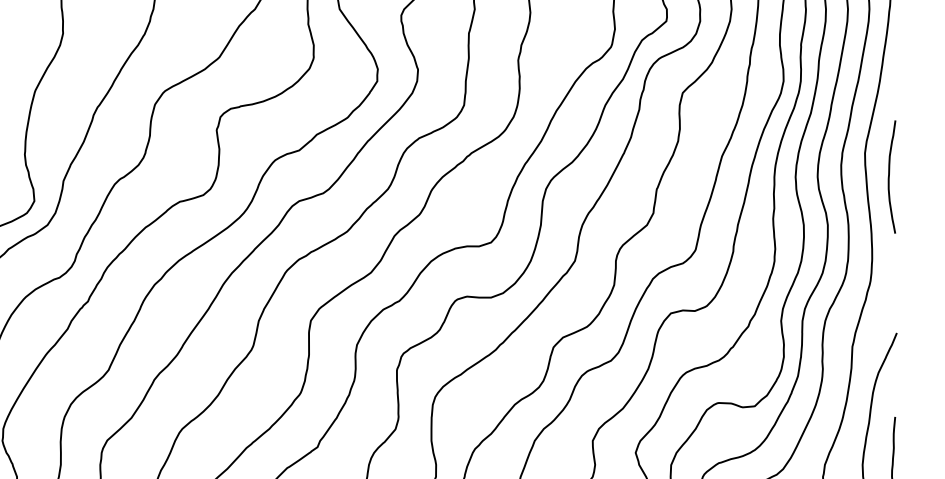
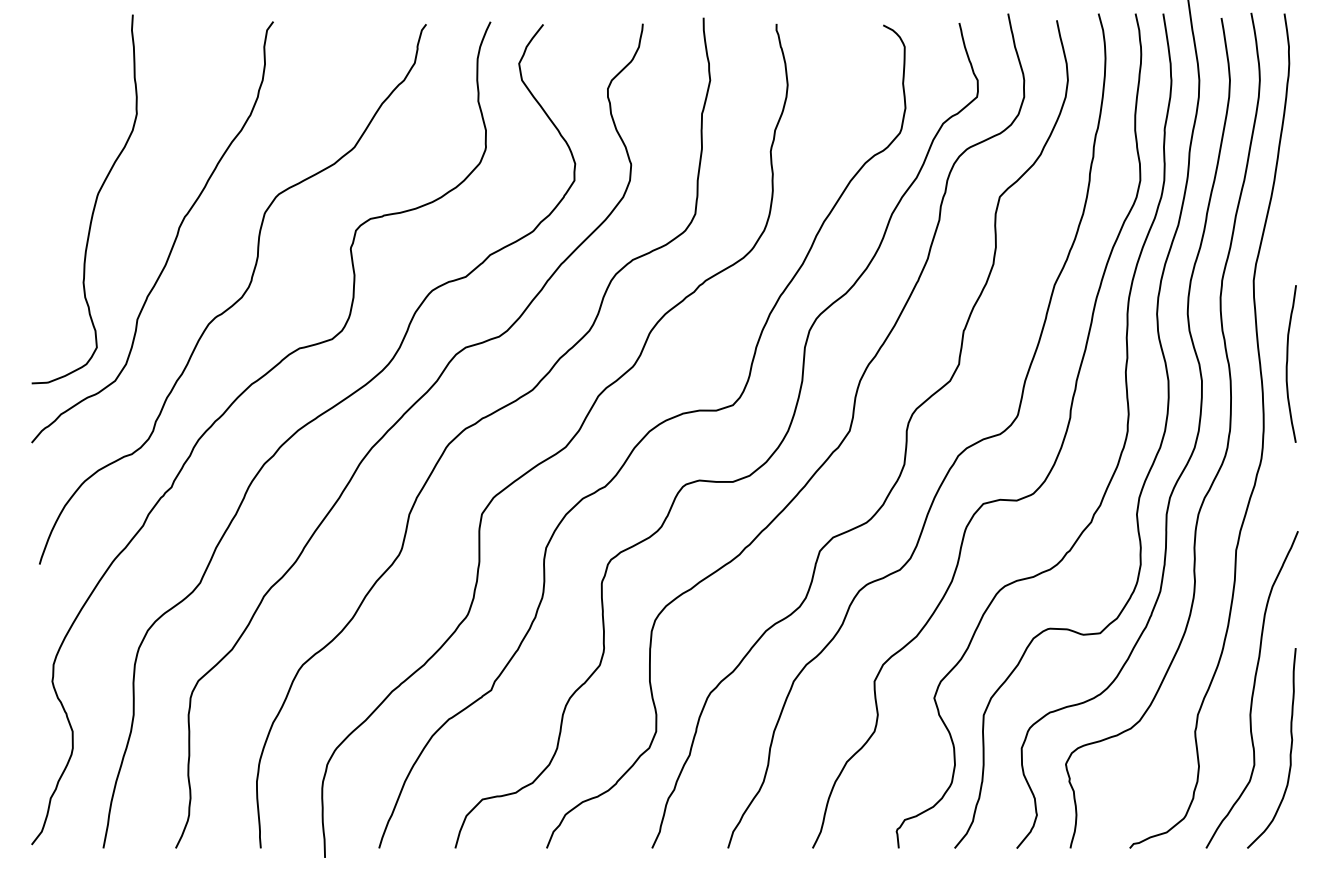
curve: (889, 176) -> (1287, 363), moved

